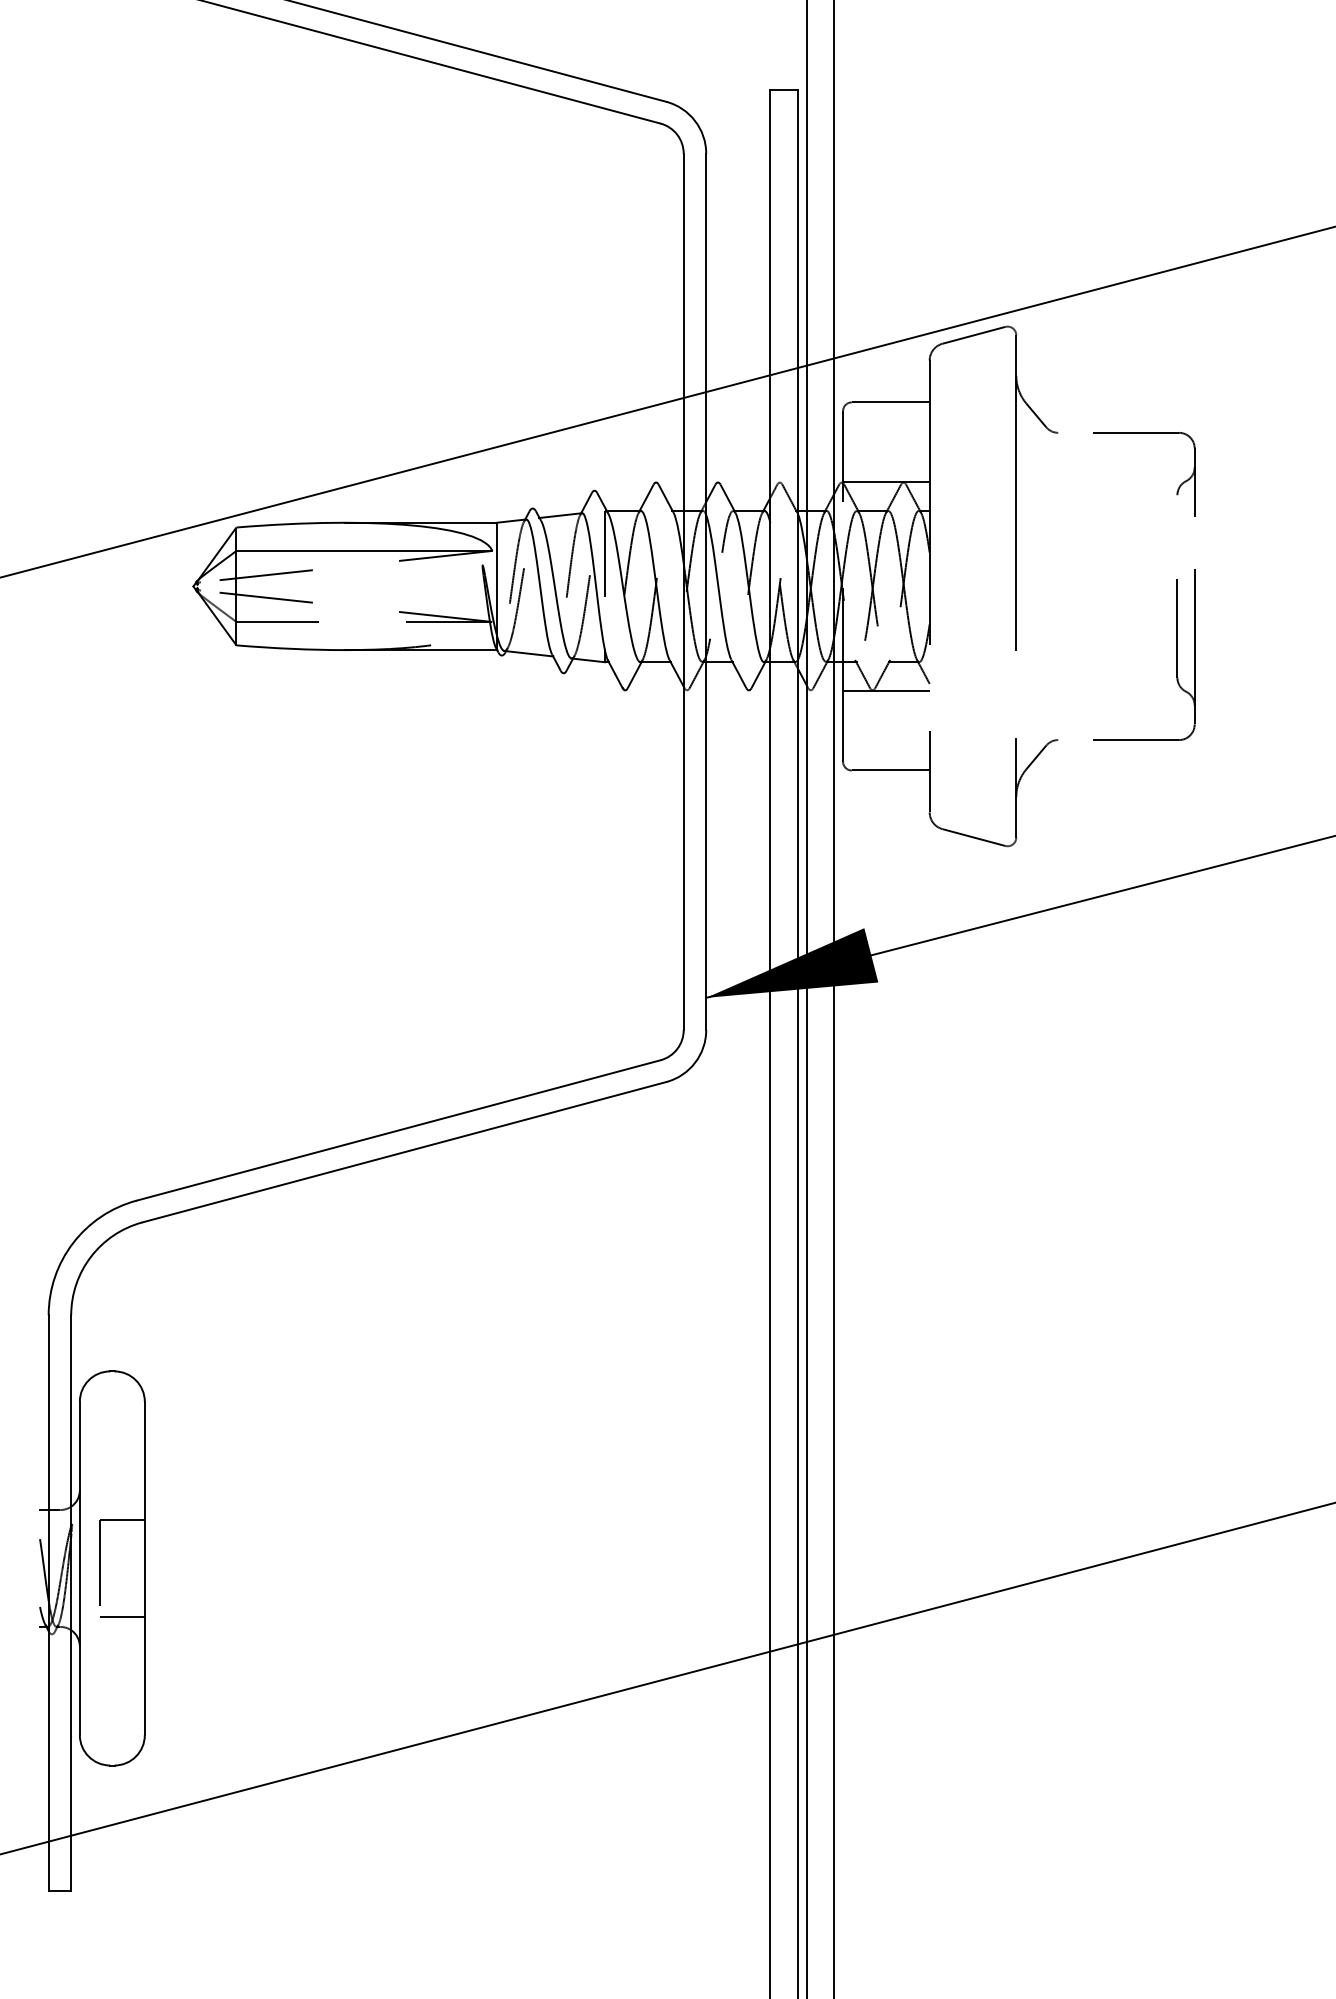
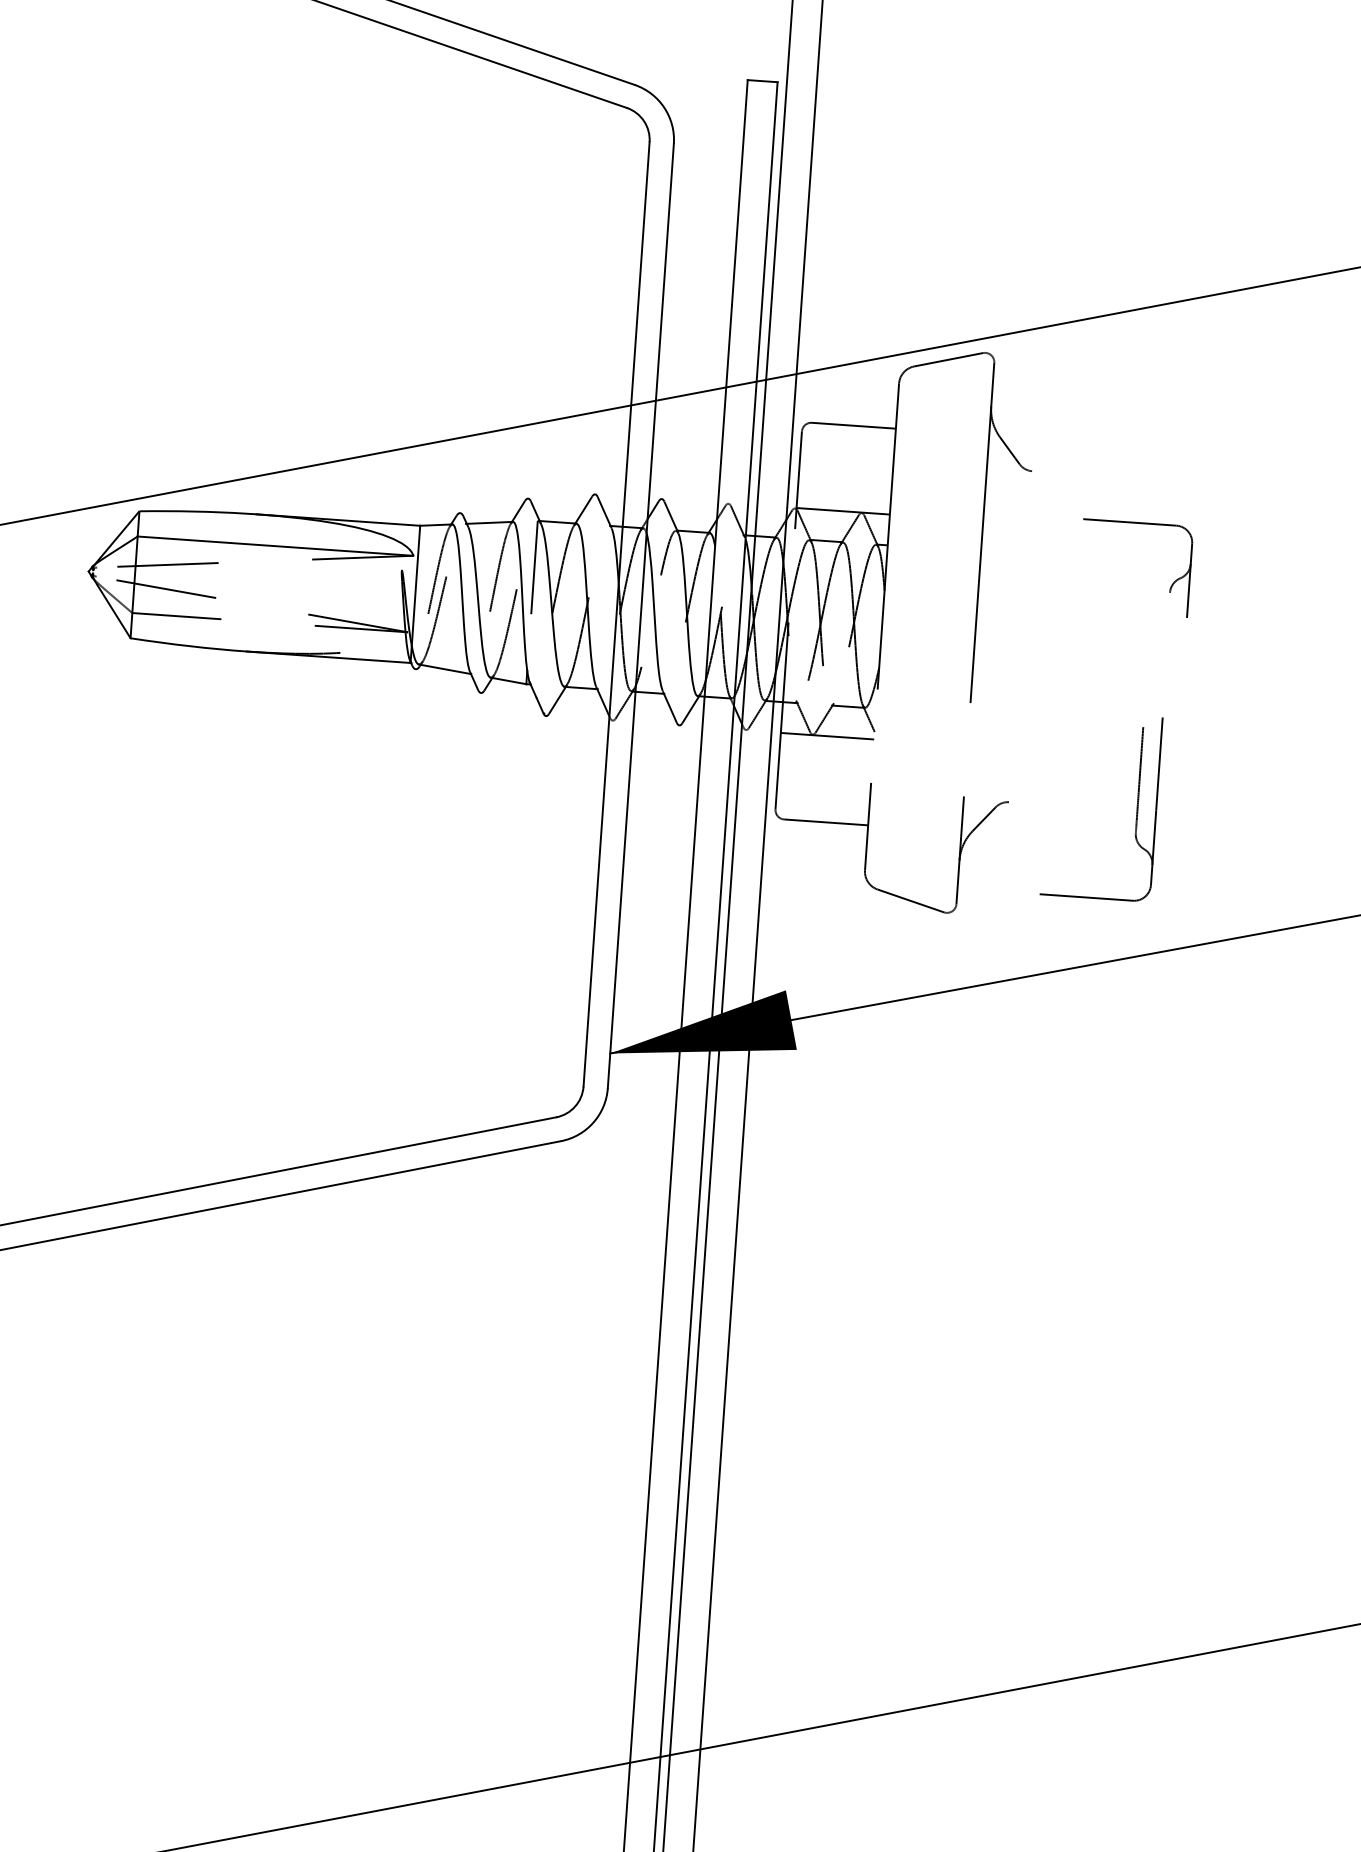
part: (1177, 488) -> (1170, 585), moved
part: (1176, 654) -> (1136, 808), moved

